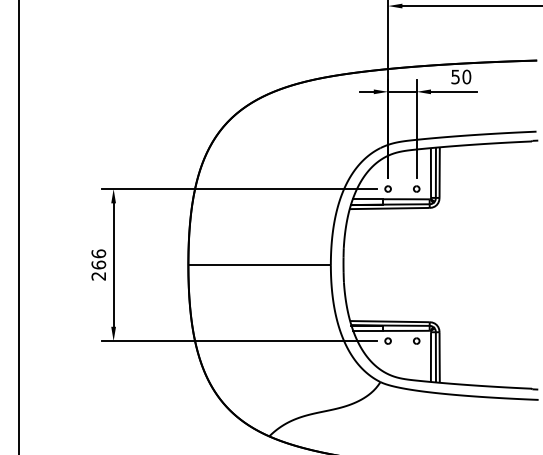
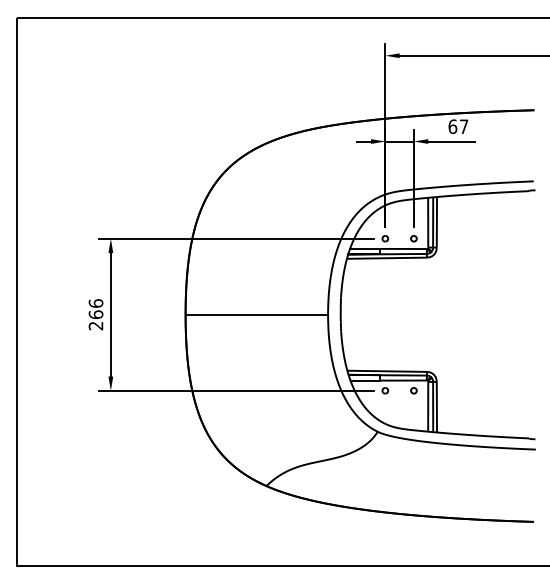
text: (461, 76) -> (458, 126), 50 -> 67

